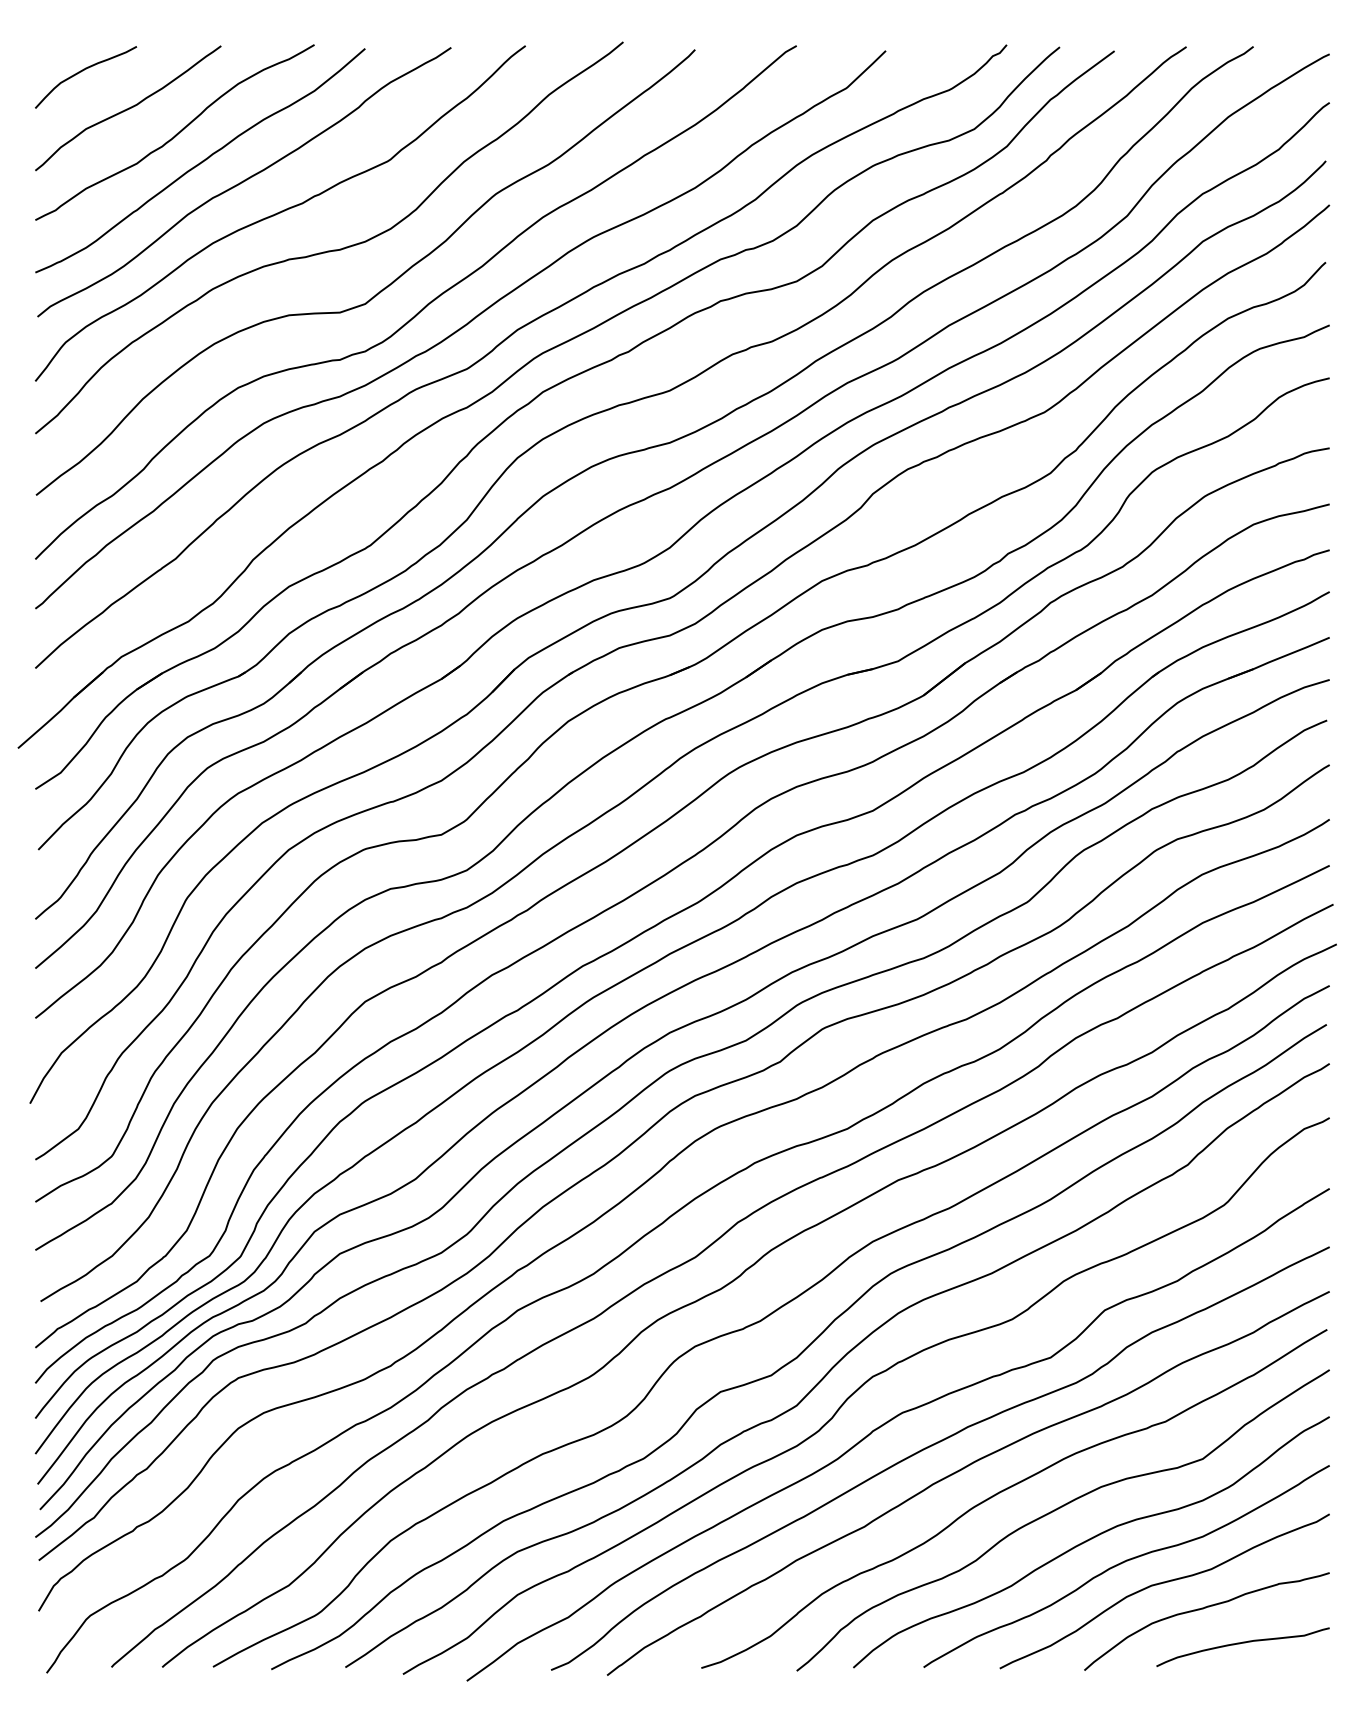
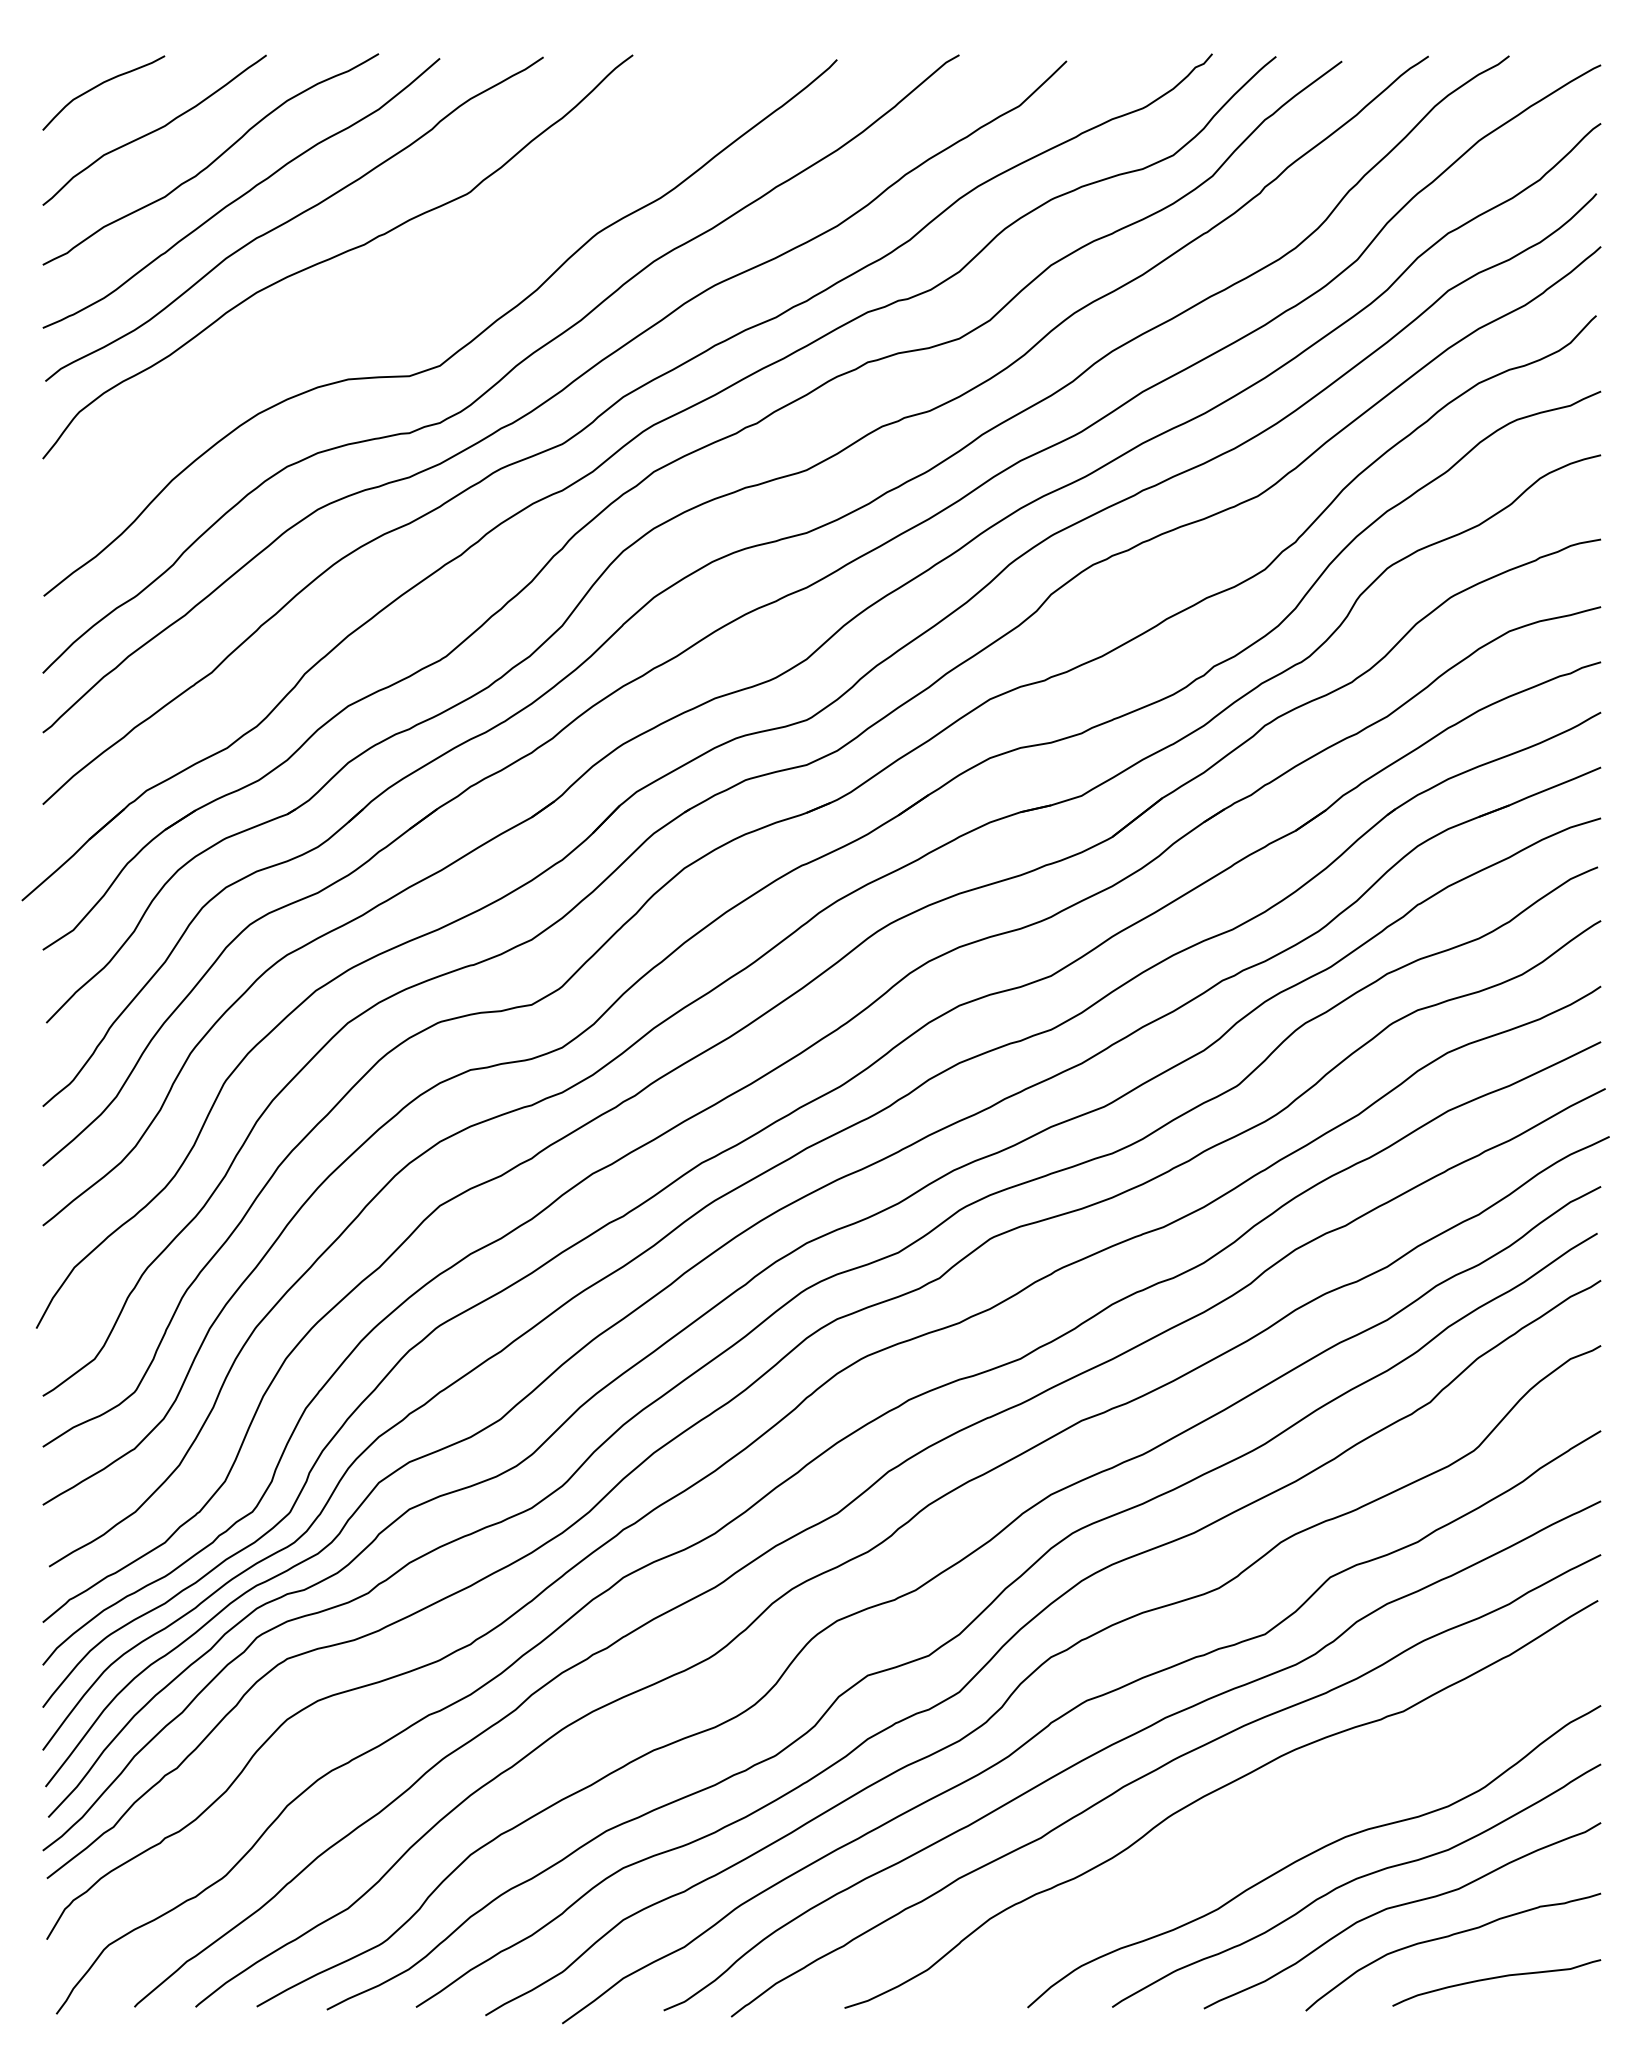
curve: (333, 249) -> (401, 300), removed
curve: (1056, 1510) -> (1272, 1818), removed

